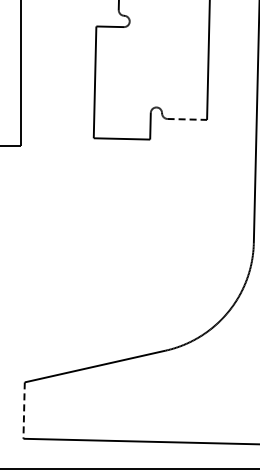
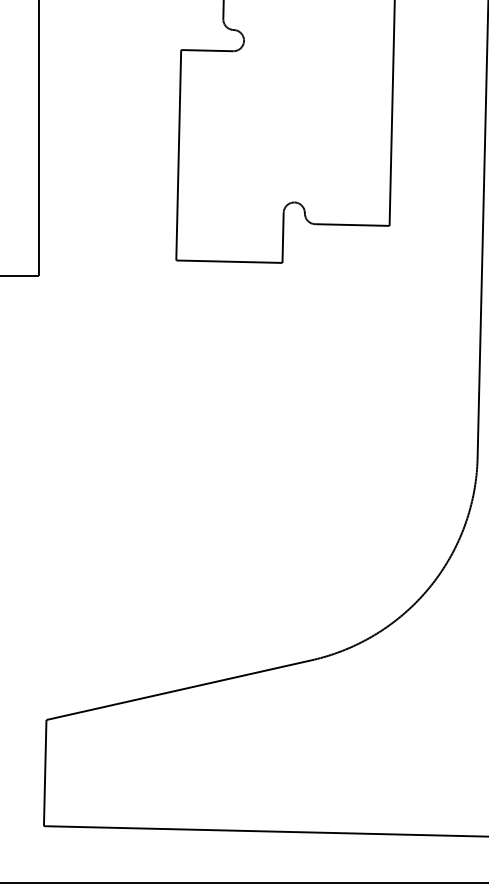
line: (187, 119) -> (352, 225), dashed -> solid
line: (24, 411) -> (45, 774), dashed -> solid

